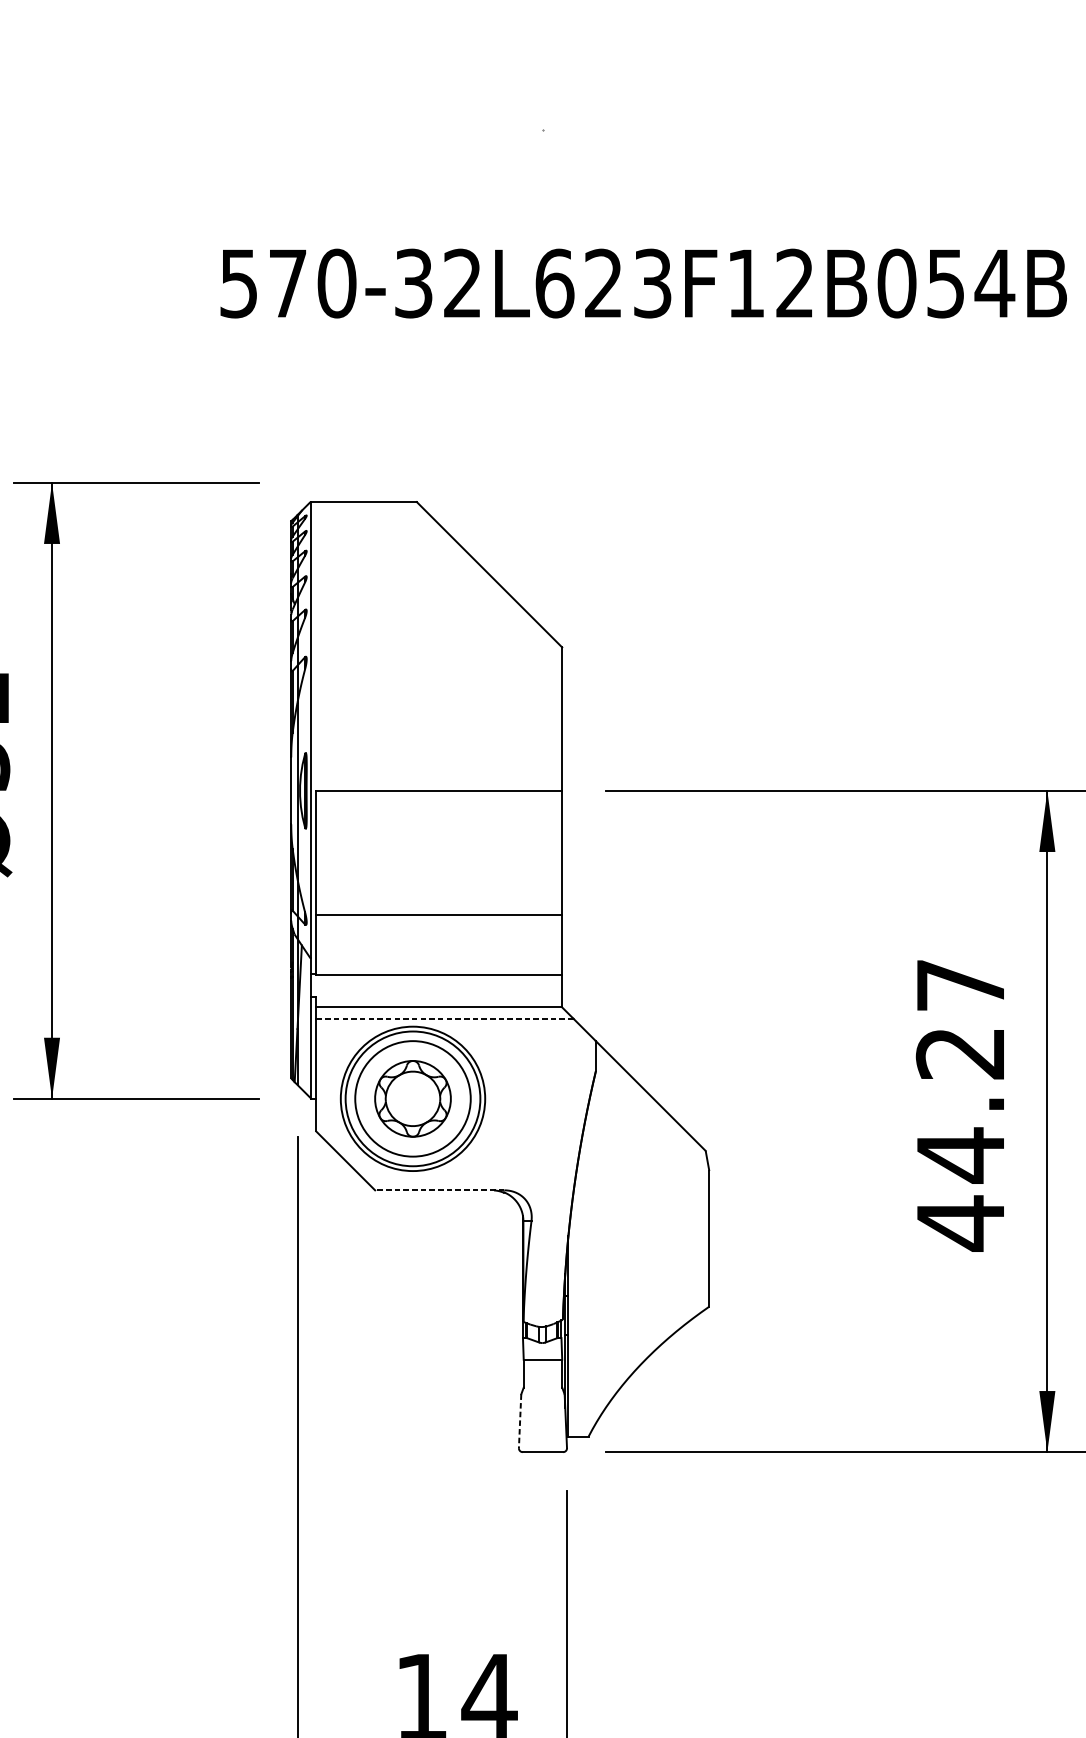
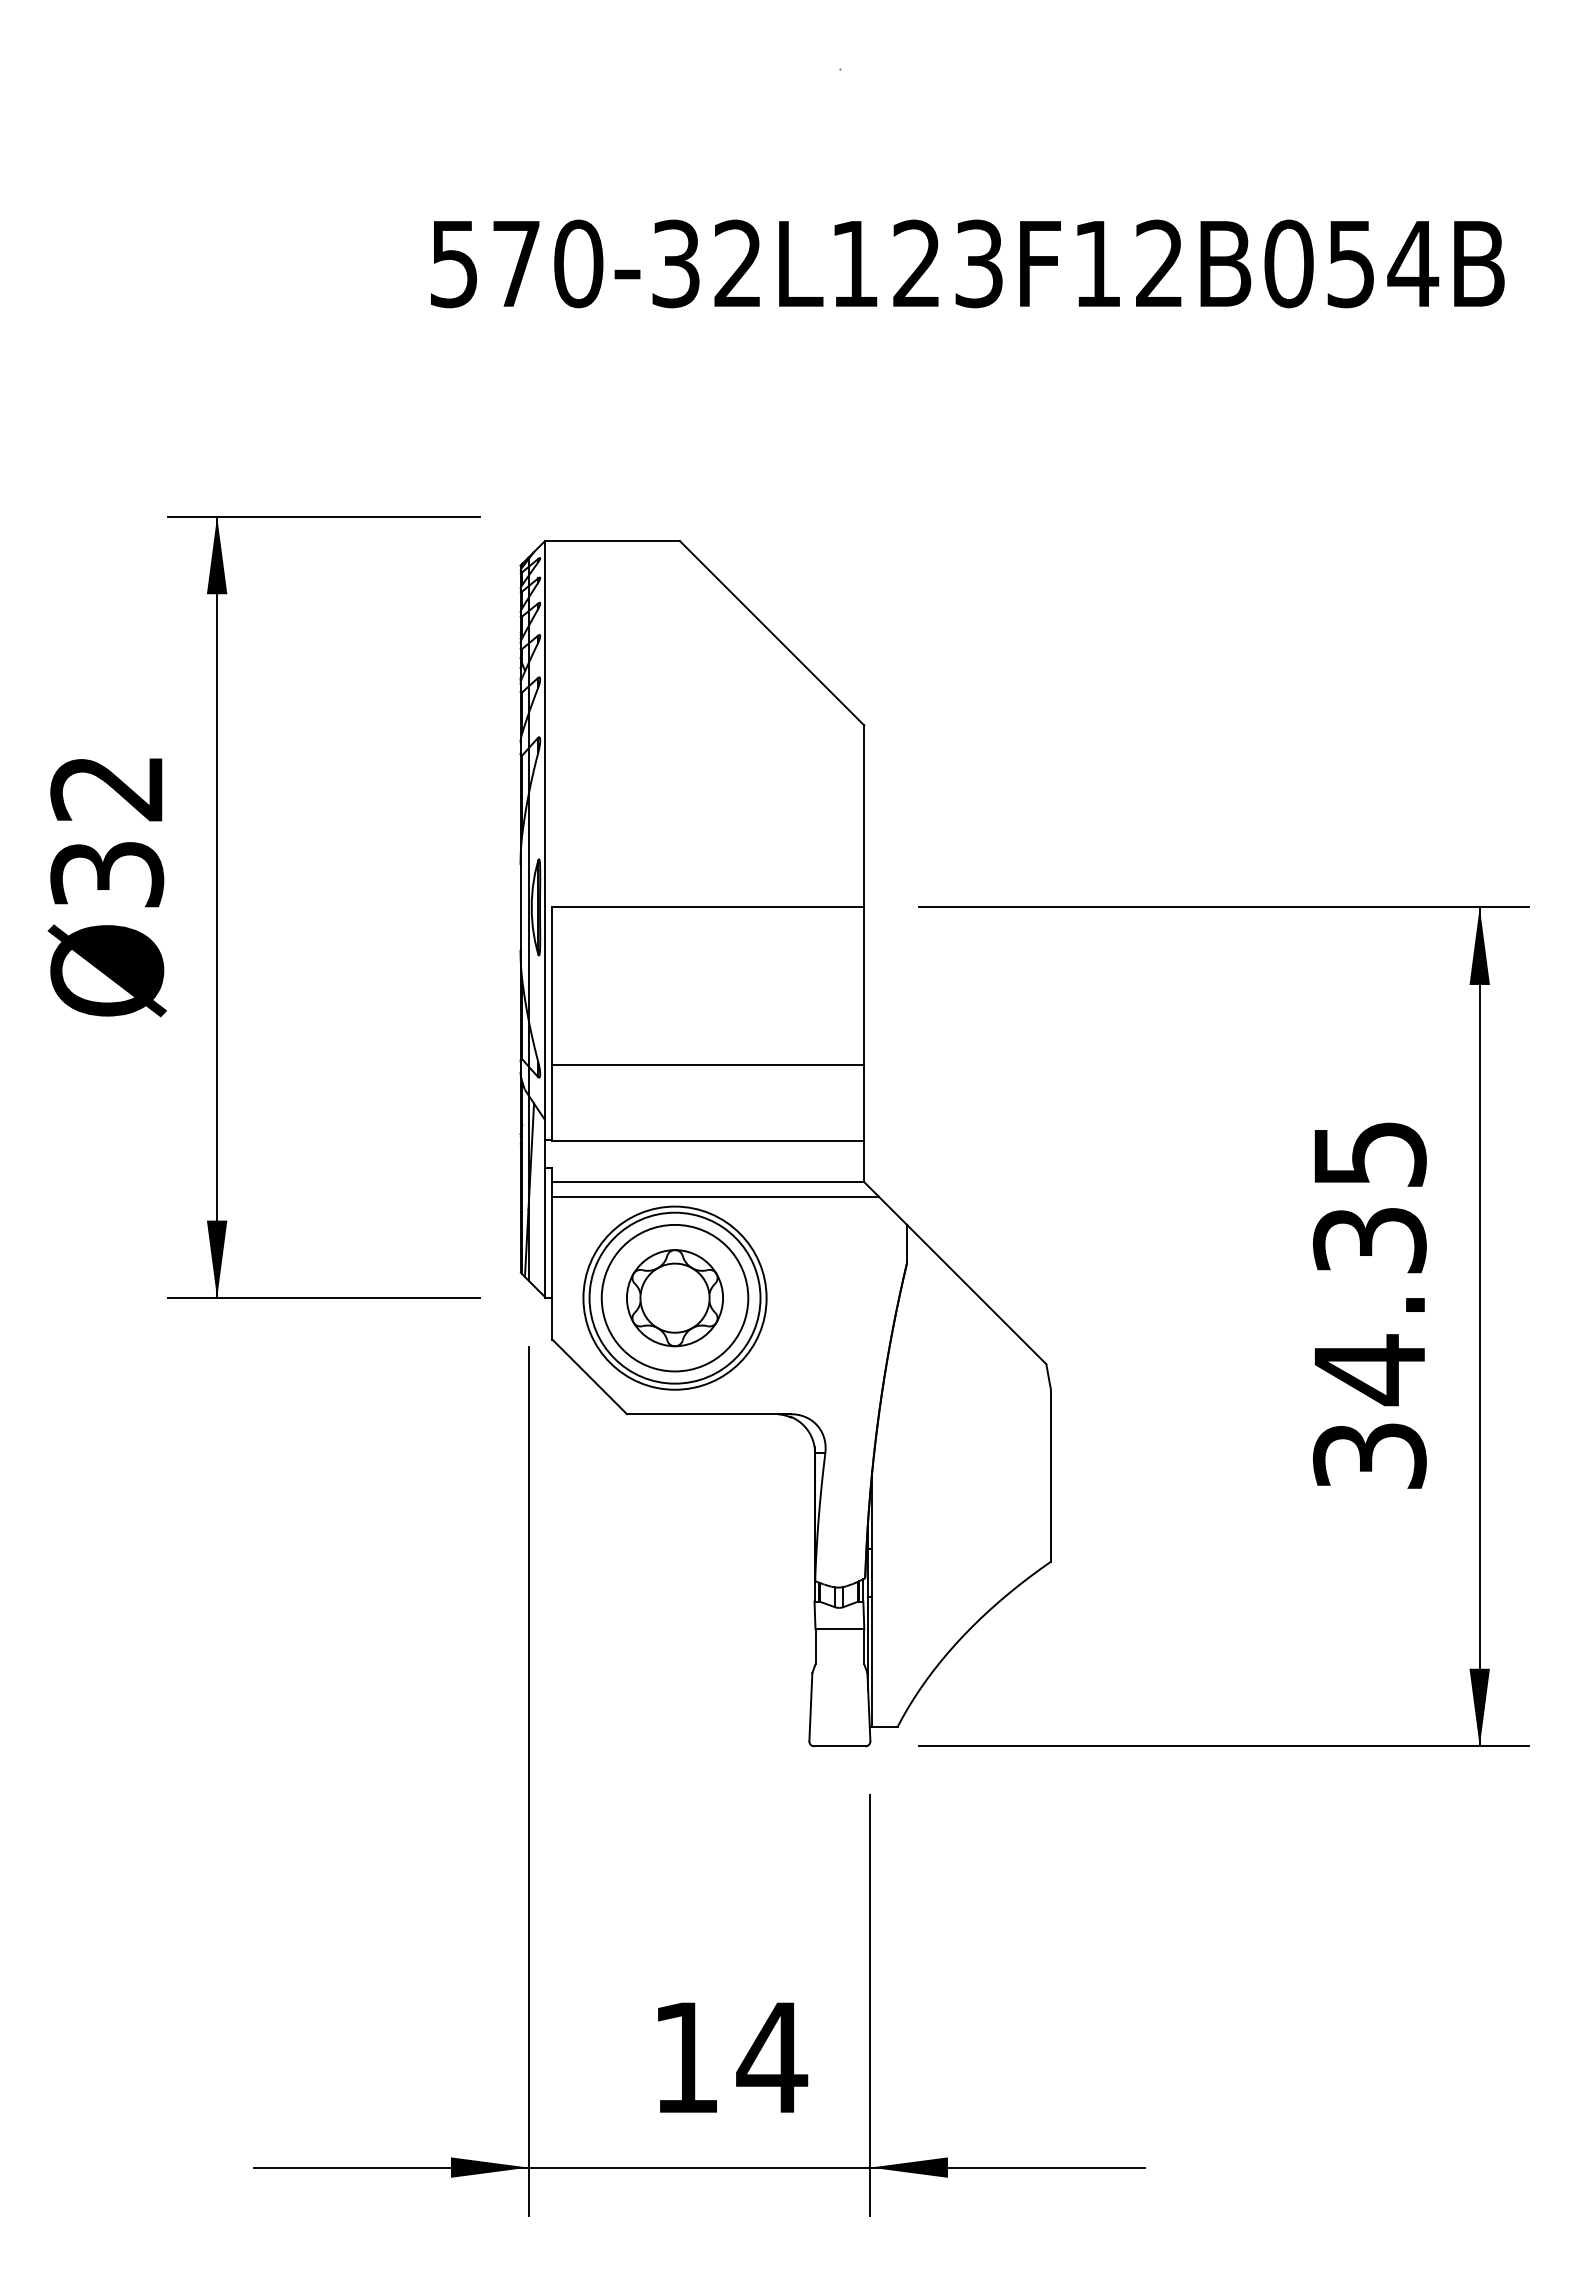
text: (554, 283) -> (854, 263), 570-32L623F12B054B -> 570-32L123F12B054B
line: (444, 1018) -> (715, 1196), dashed -> solid
text: (960, 1106) -> (1369, 1307), 44.27 -> 34.35
line: (439, 1190) -> (708, 1414), dashed -> solid
line: (519, 1421) -> (810, 1707), dashed -> solid

